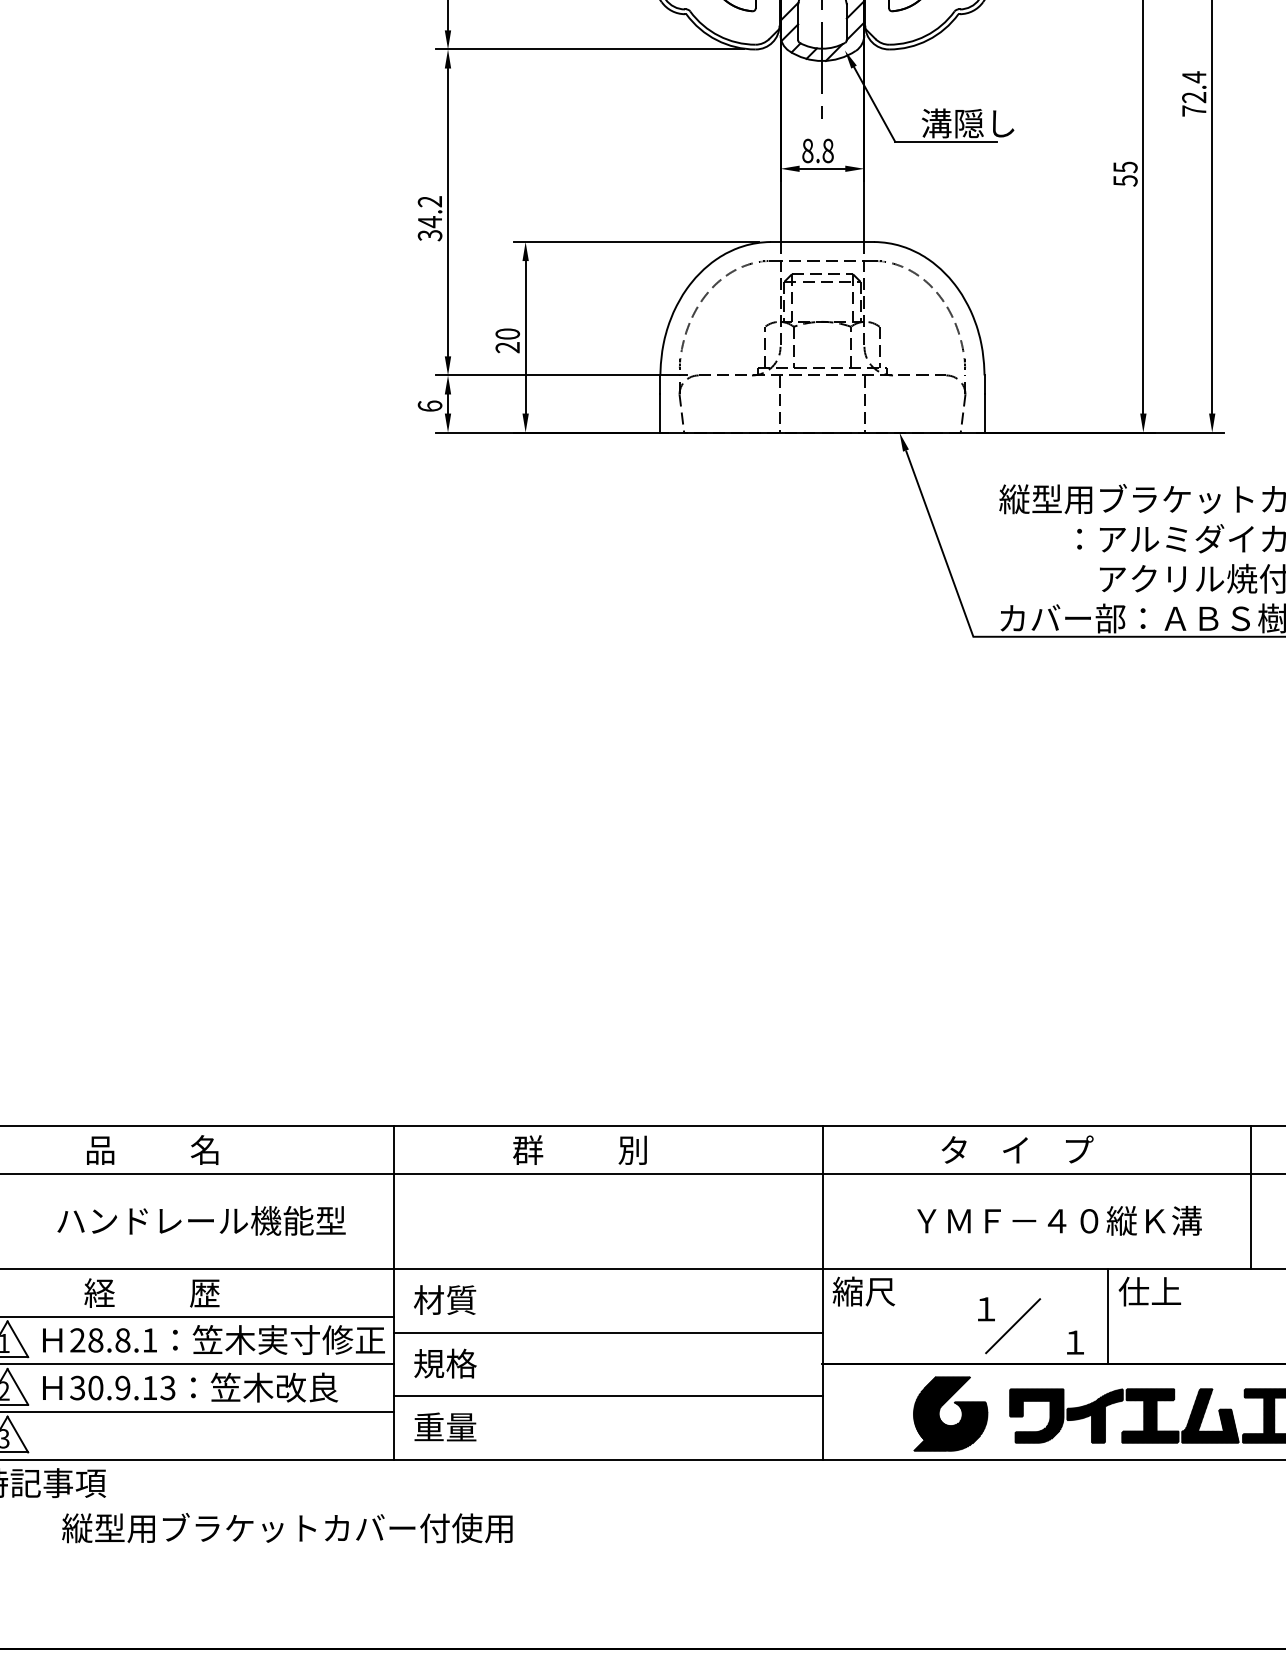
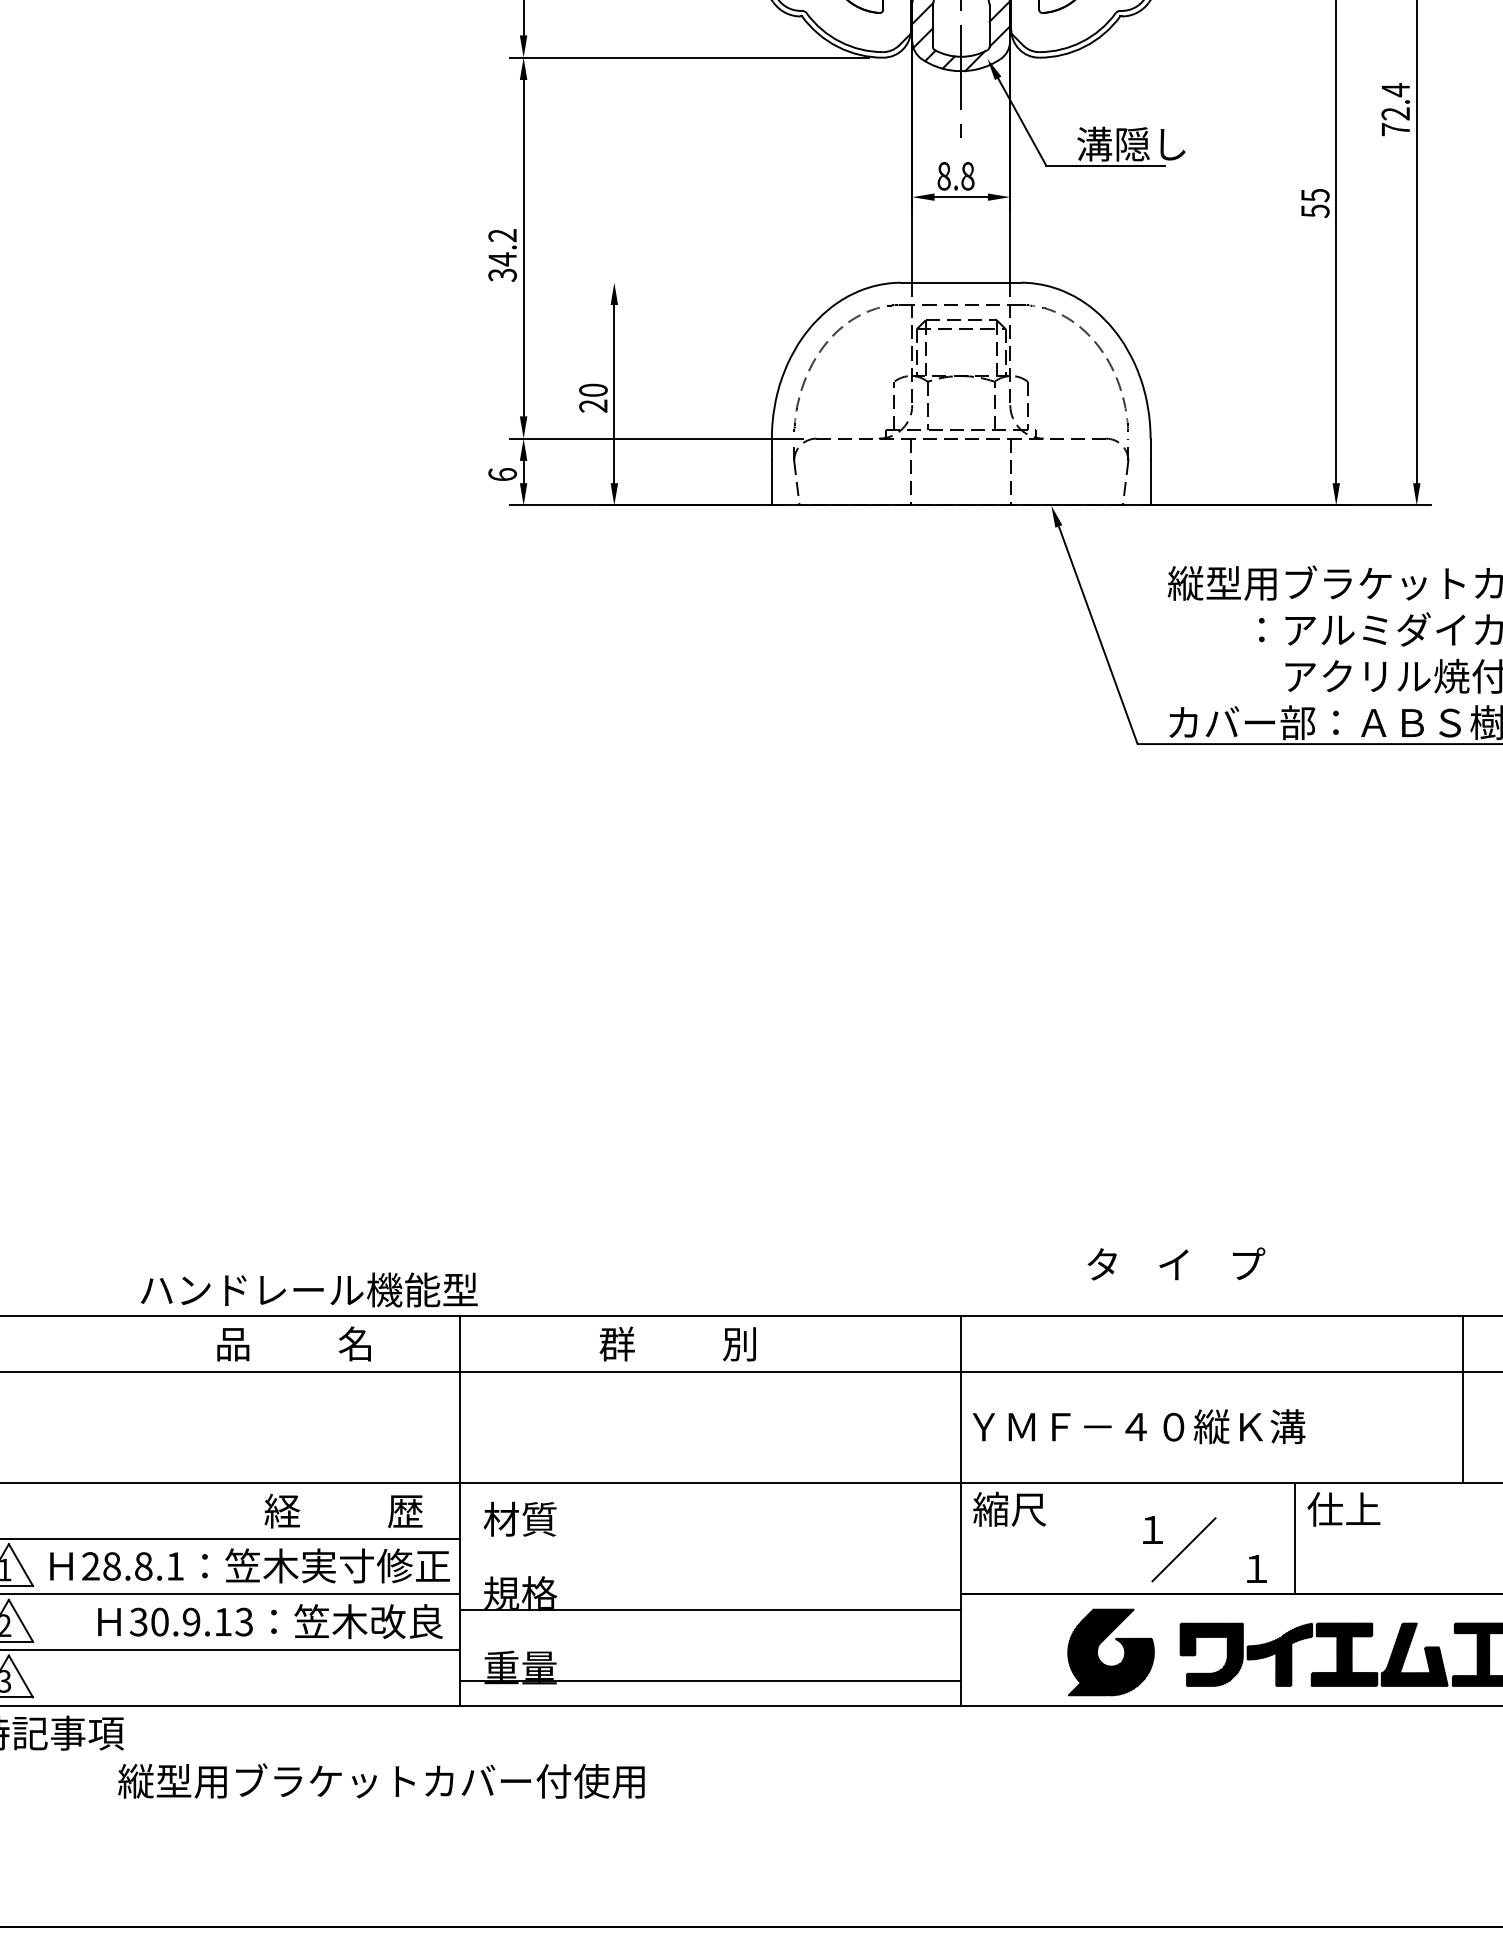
line: (636, 242) -> (743, 283), removed
text: (152, 1149) -> (293, 1343), moved
text: (1017, 1149) -> (1176, 1263), moved
text: (201, 1220) -> (309, 1289), moved
text: (1059, 1220) -> (1138, 1426), moved
text: (151, 1292) -> (343, 1510), moved
line: (607, 1332) -> (710, 1609), moved
text: (190, 1387) -> (270, 1621), moved
line: (607, 1396) -> (710, 1681), moved
text: (287, 1528) -> (381, 1781), moved

